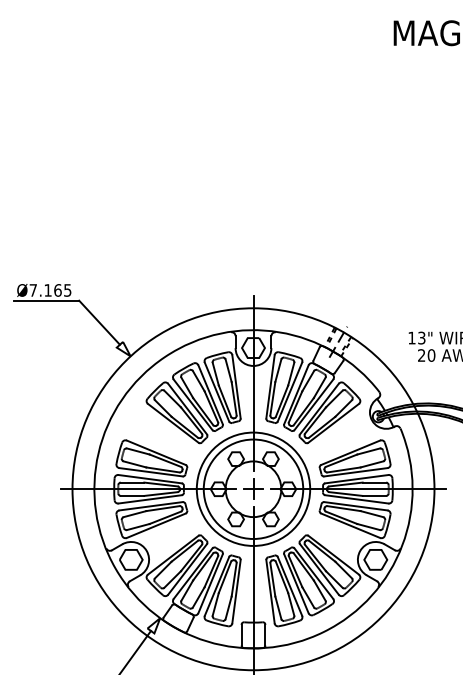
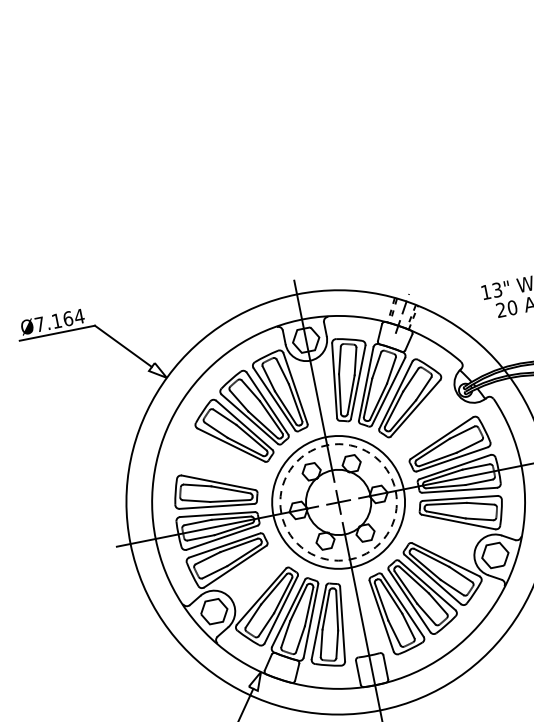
text: (67, 290) -> (79, 316), Ø7.165 -> Ø7.164
circle: (253, 488) -> (338, 501), solid -> dashed

